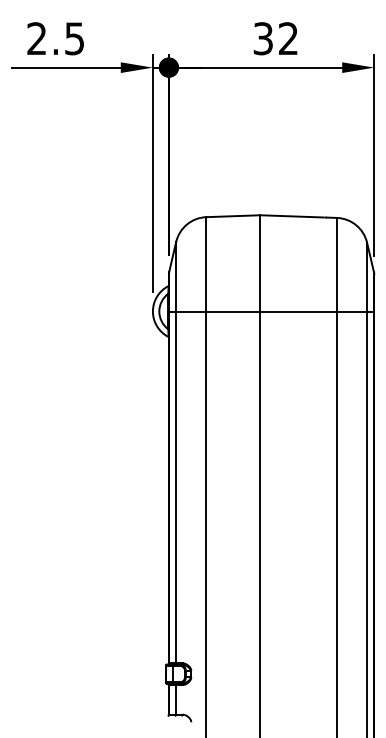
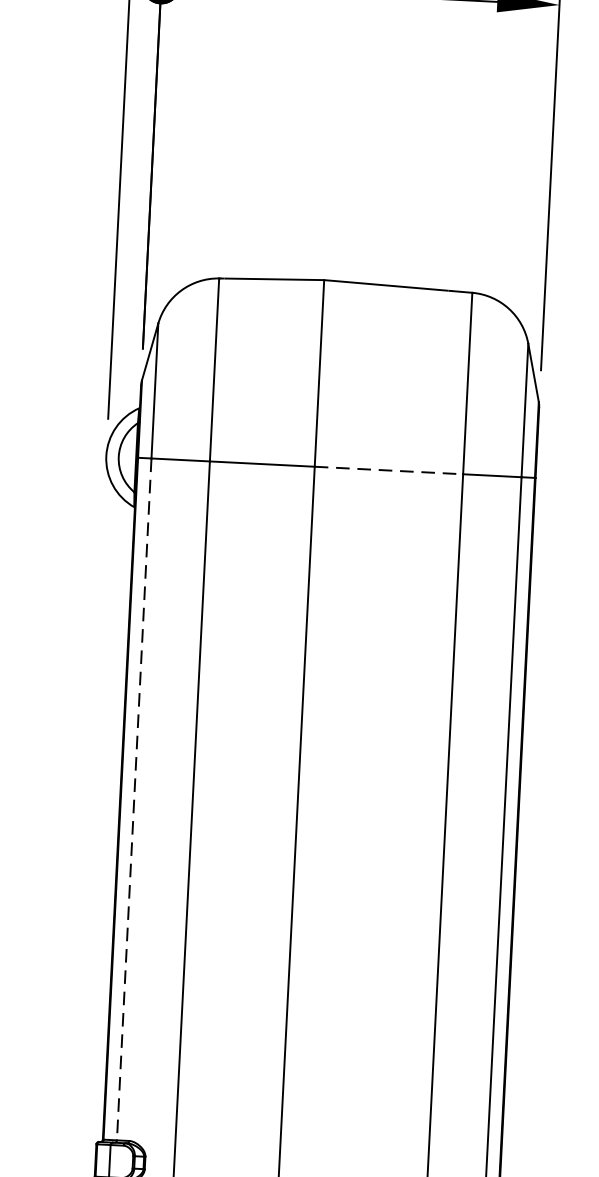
line: (299, 311) -> (390, 470), solid -> dashed
line: (176, 487) -> (134, 799), solid -> dashed

